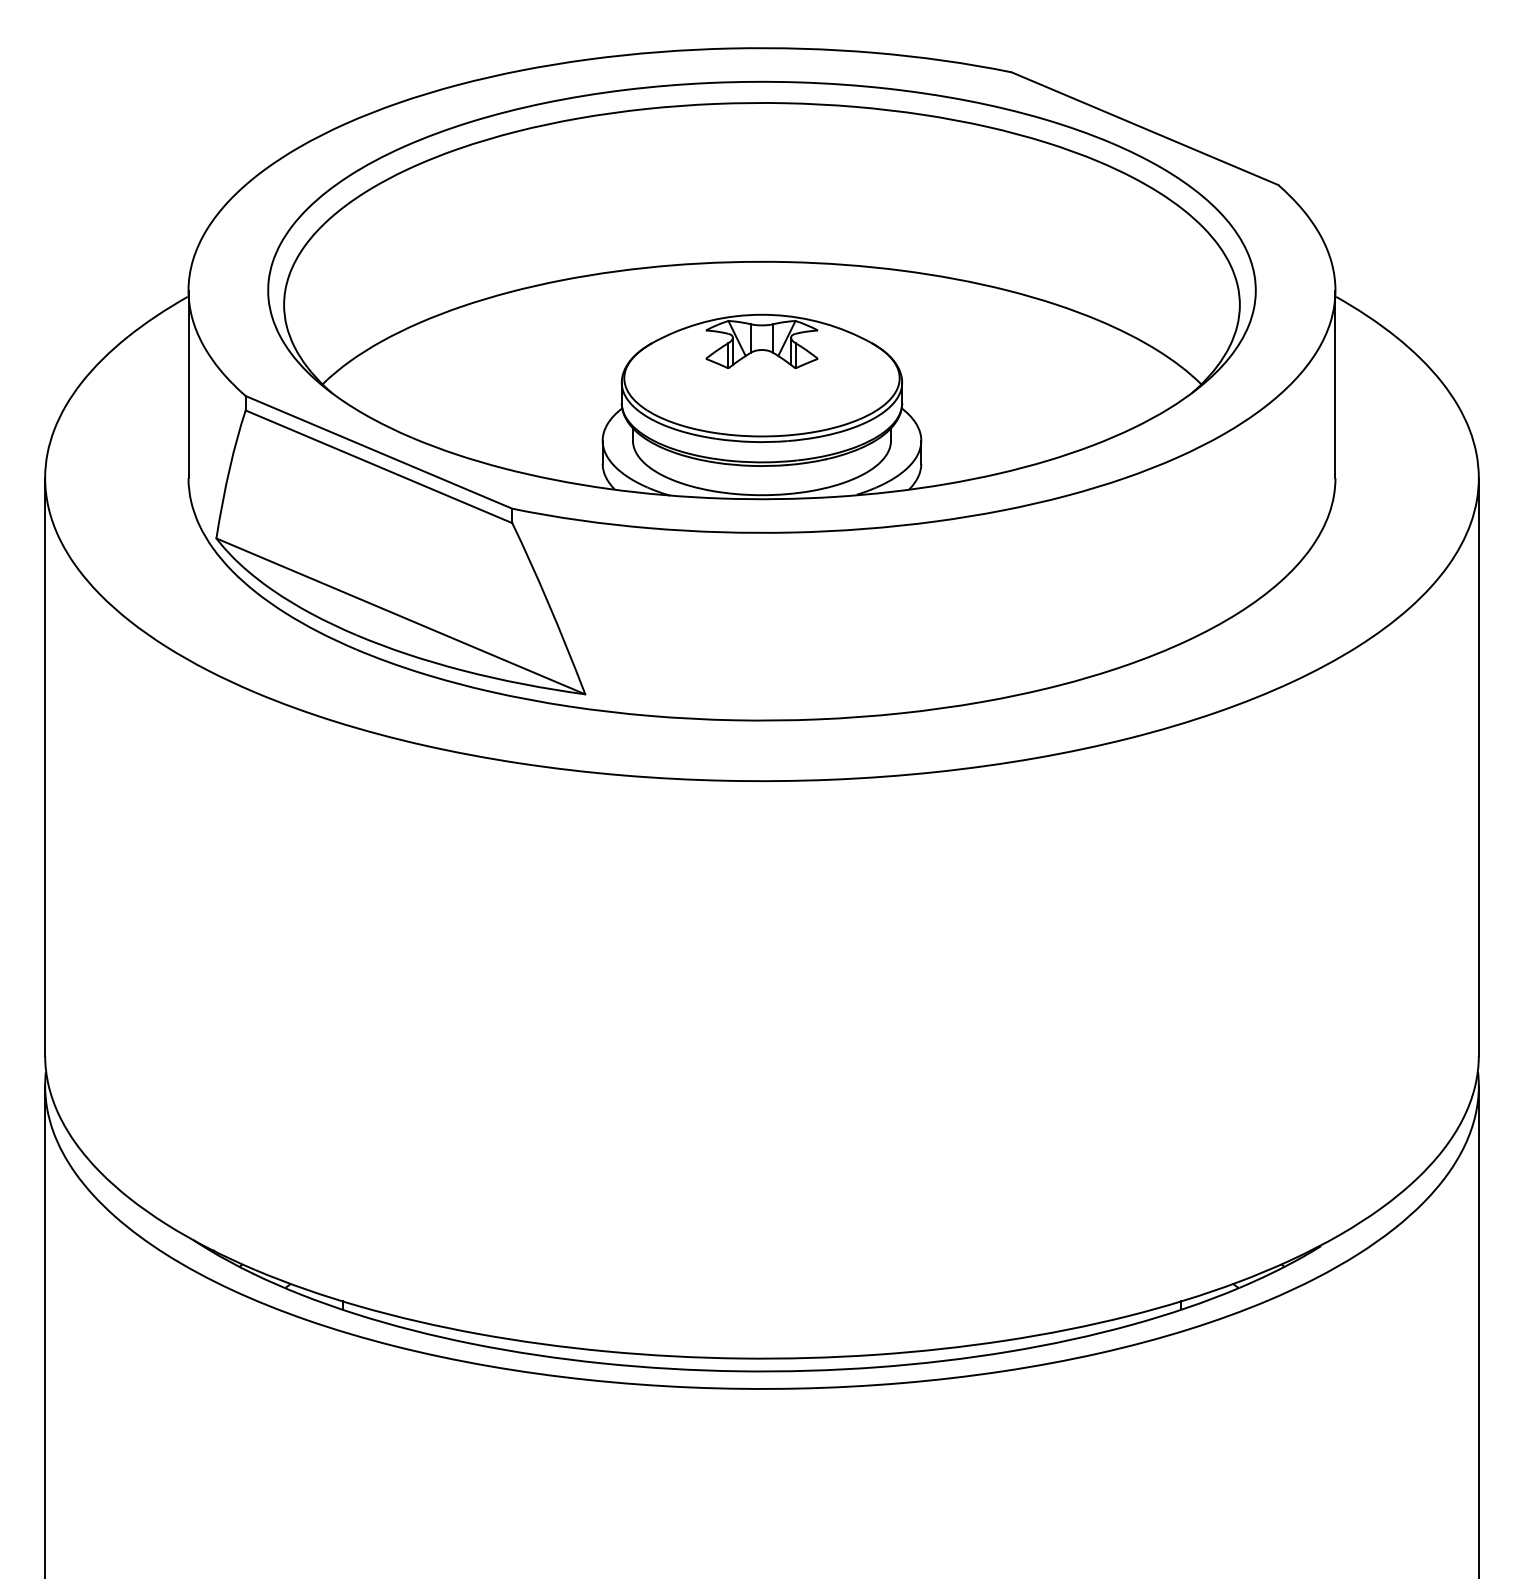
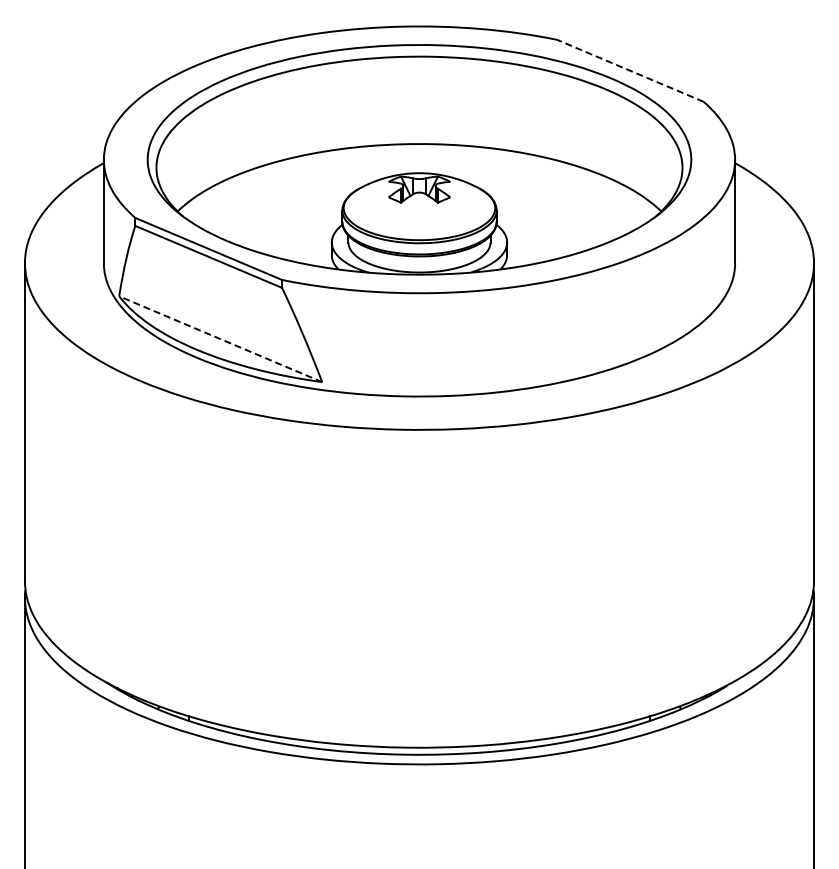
line: (1145, 128) -> (630, 70), solid -> dashed
line: (400, 616) -> (220, 339), solid -> dashed

